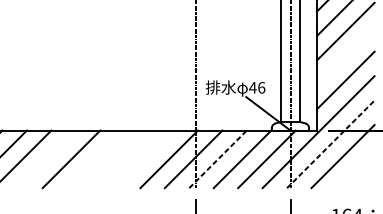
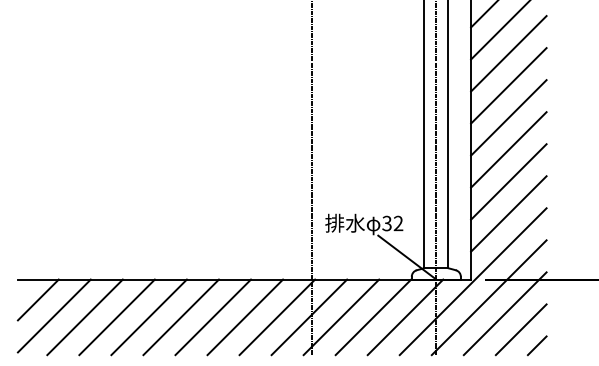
line: (345, 55) -> (508, 181), added
text: (257, 87) -> (392, 223), 46 -> 32
line: (331, 144) -> (489, 297), dashed -> solid
line: (218, 158) -> (341, 316), dashed -> solid
line: (46, 159) -> (116, 317), added
line: (95, 159) -> (180, 317), added
line: (120, 159) -> (213, 317), added
line: (144, 159) -> (245, 317), added
line: (354, 168) -> (520, 329), added
line: (366, 180) -> (536, 345), added

